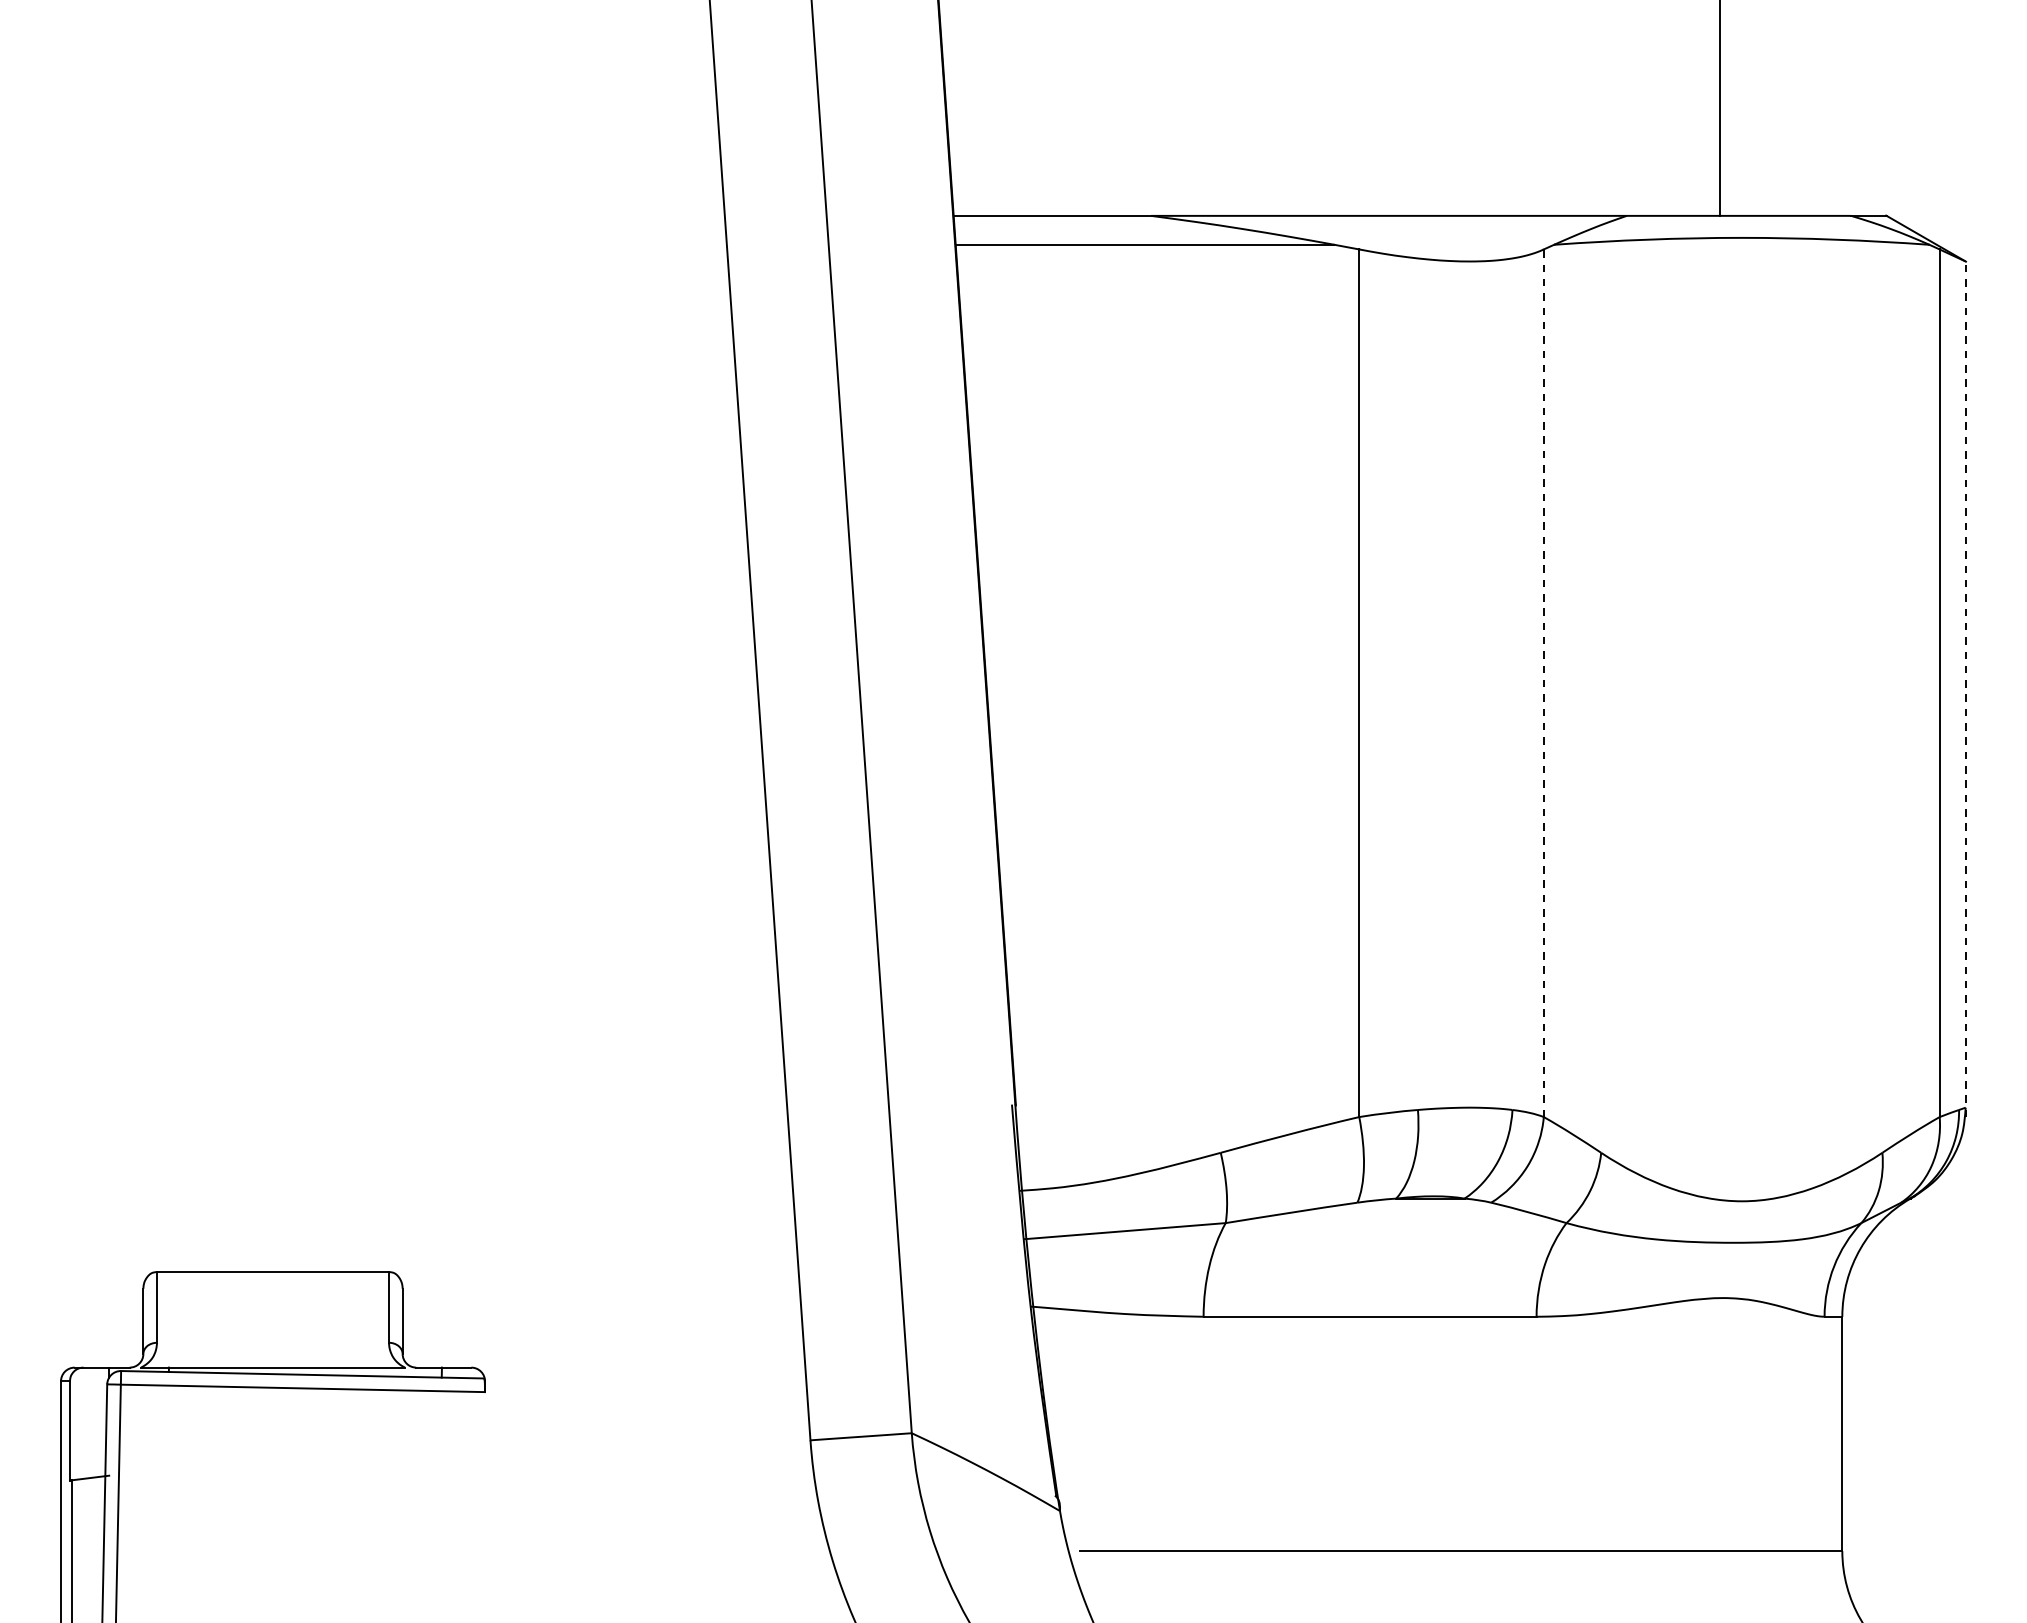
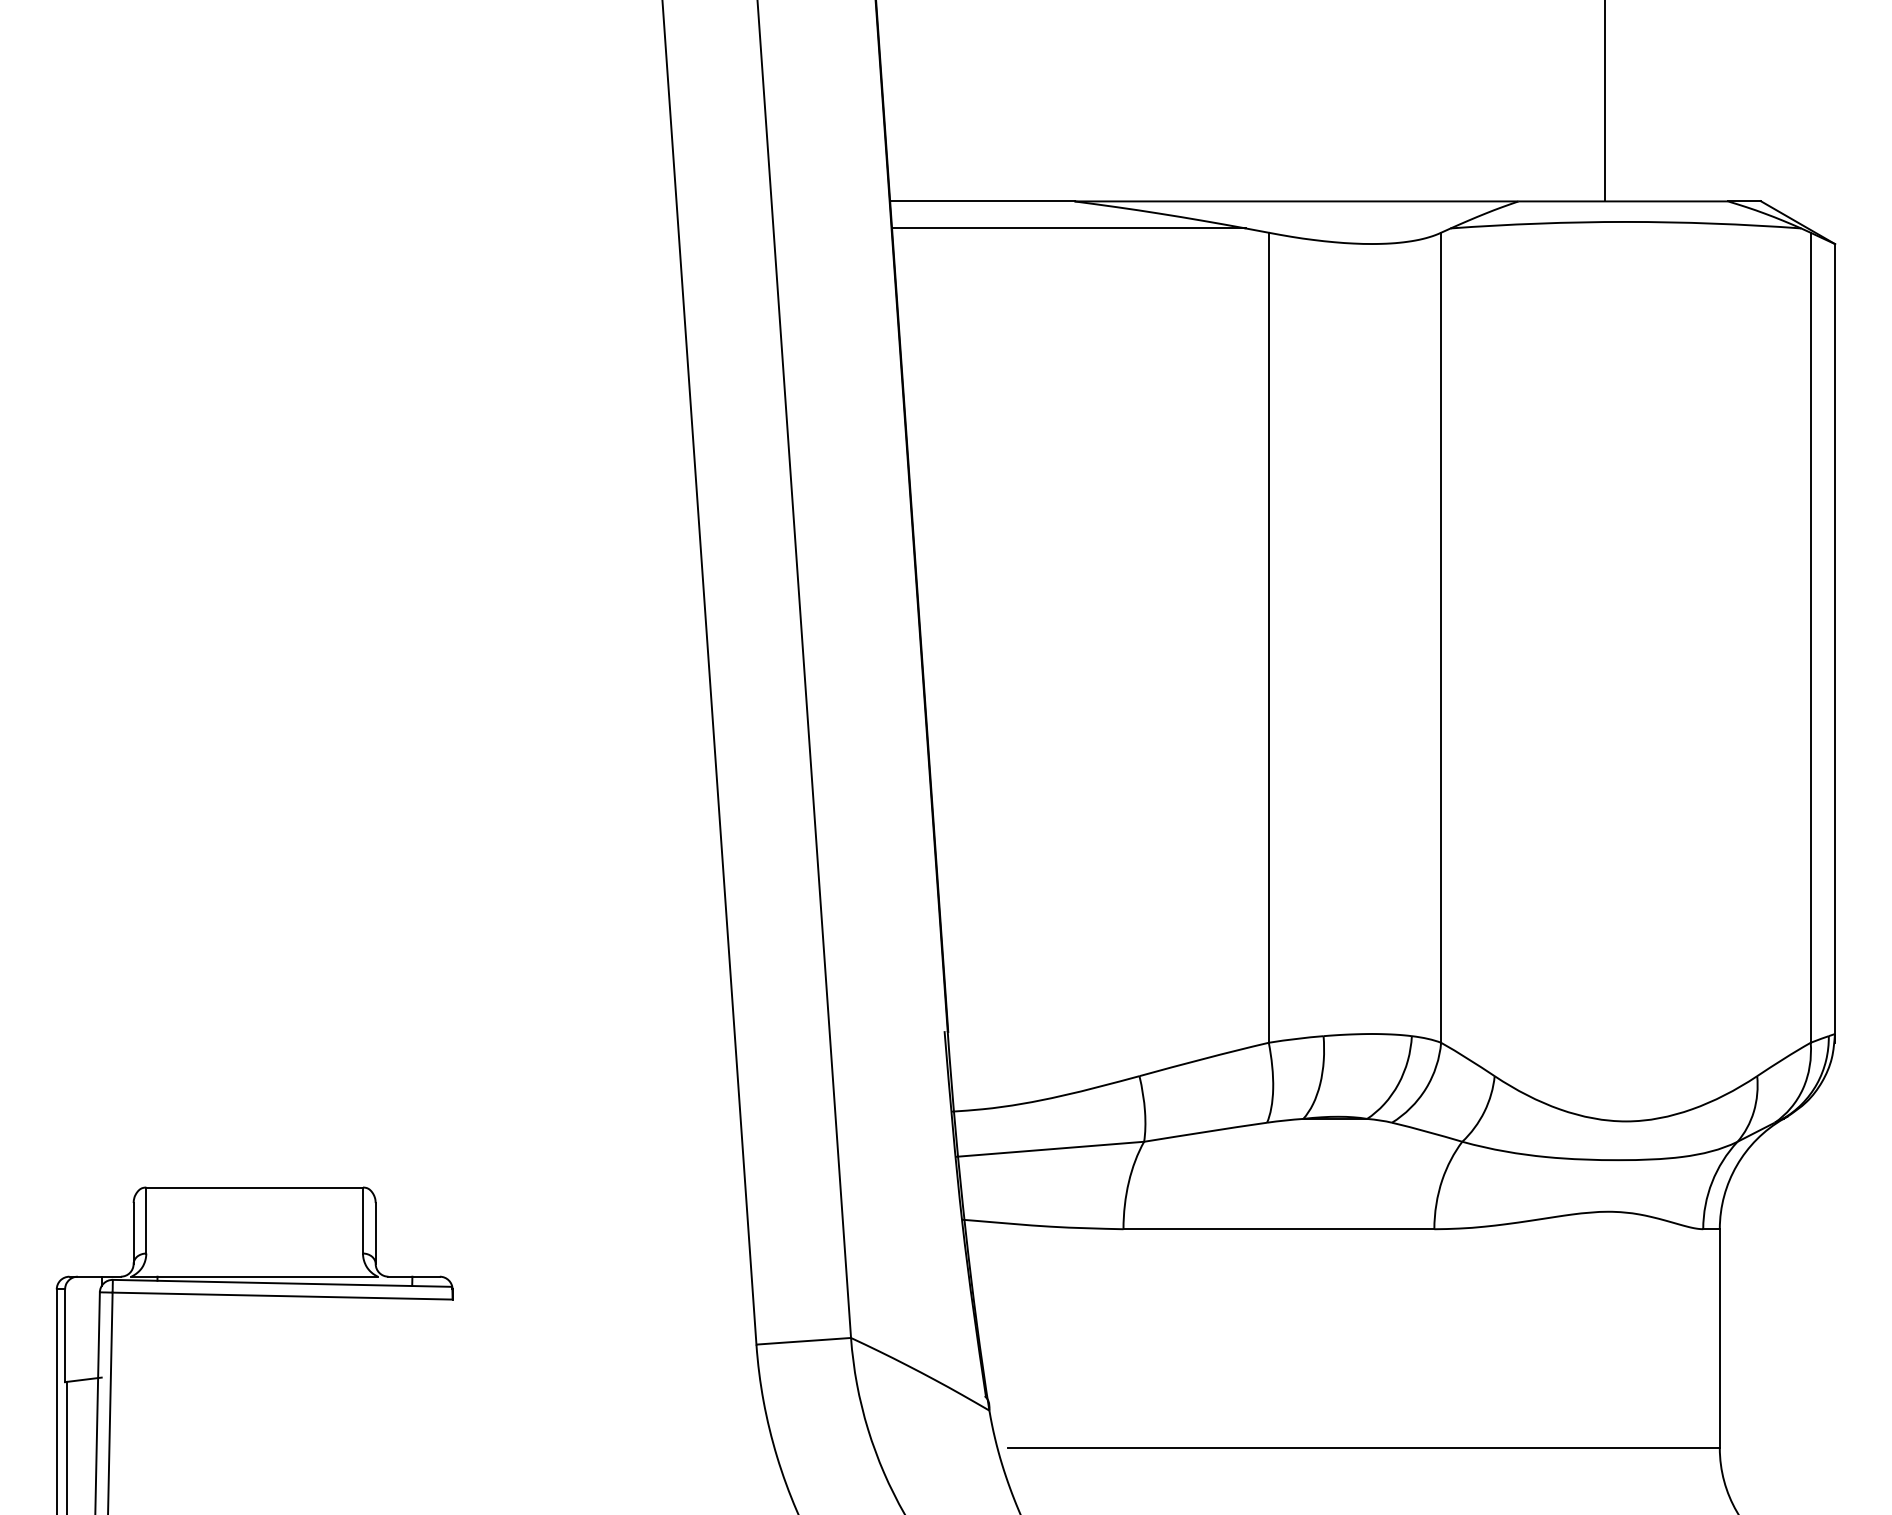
line: (1544, 682) -> (1441, 637), dashed -> solid
line: (1965, 689) -> (1834, 643), dashed -> solid

